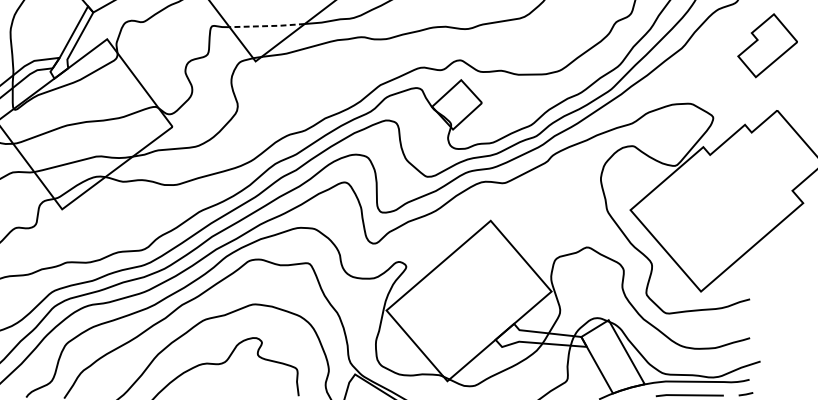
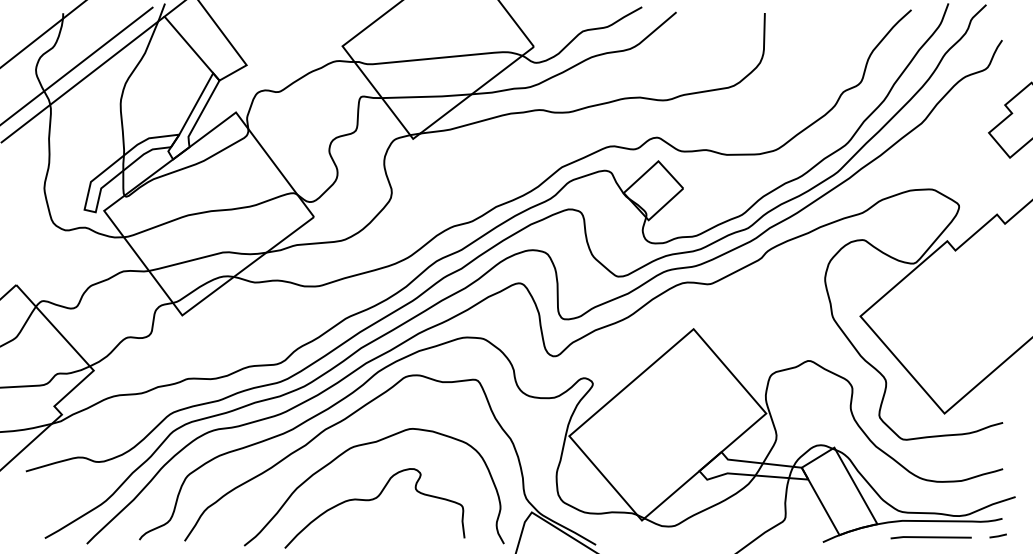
line: (267, 25) -> (427, 96), dashed -> solid

